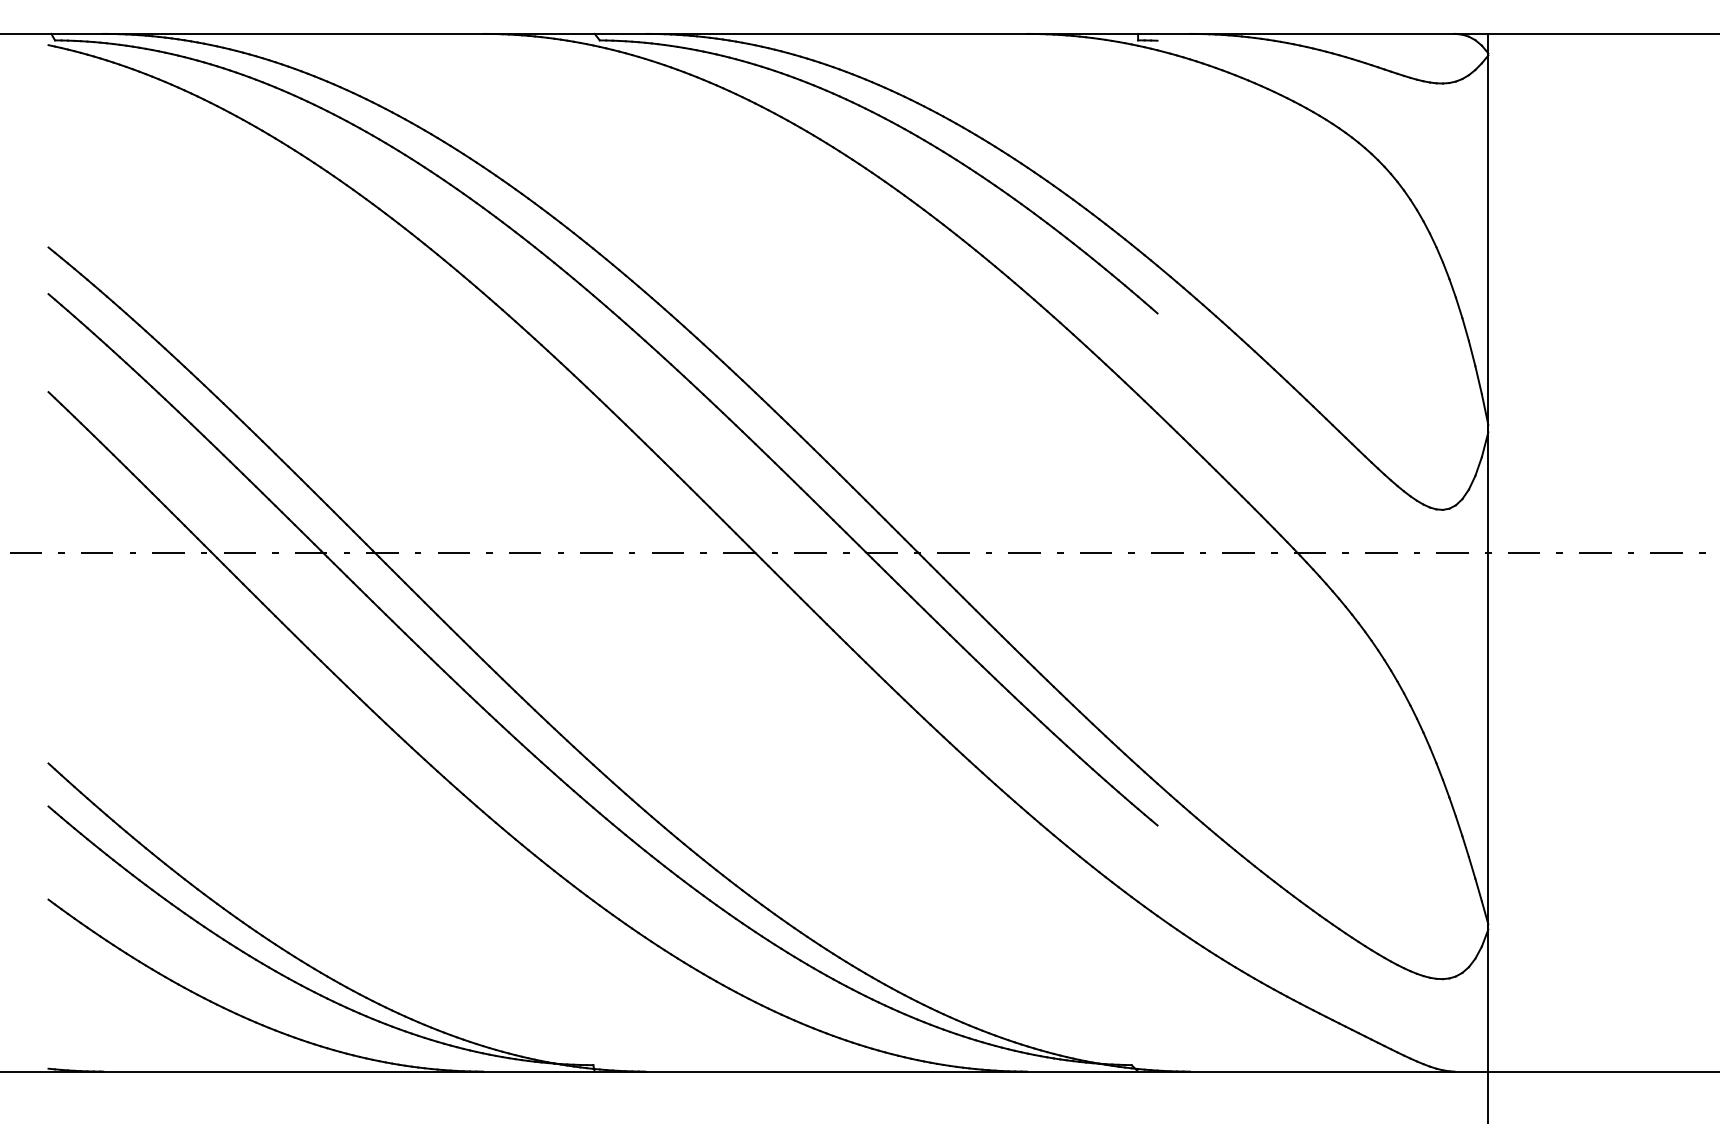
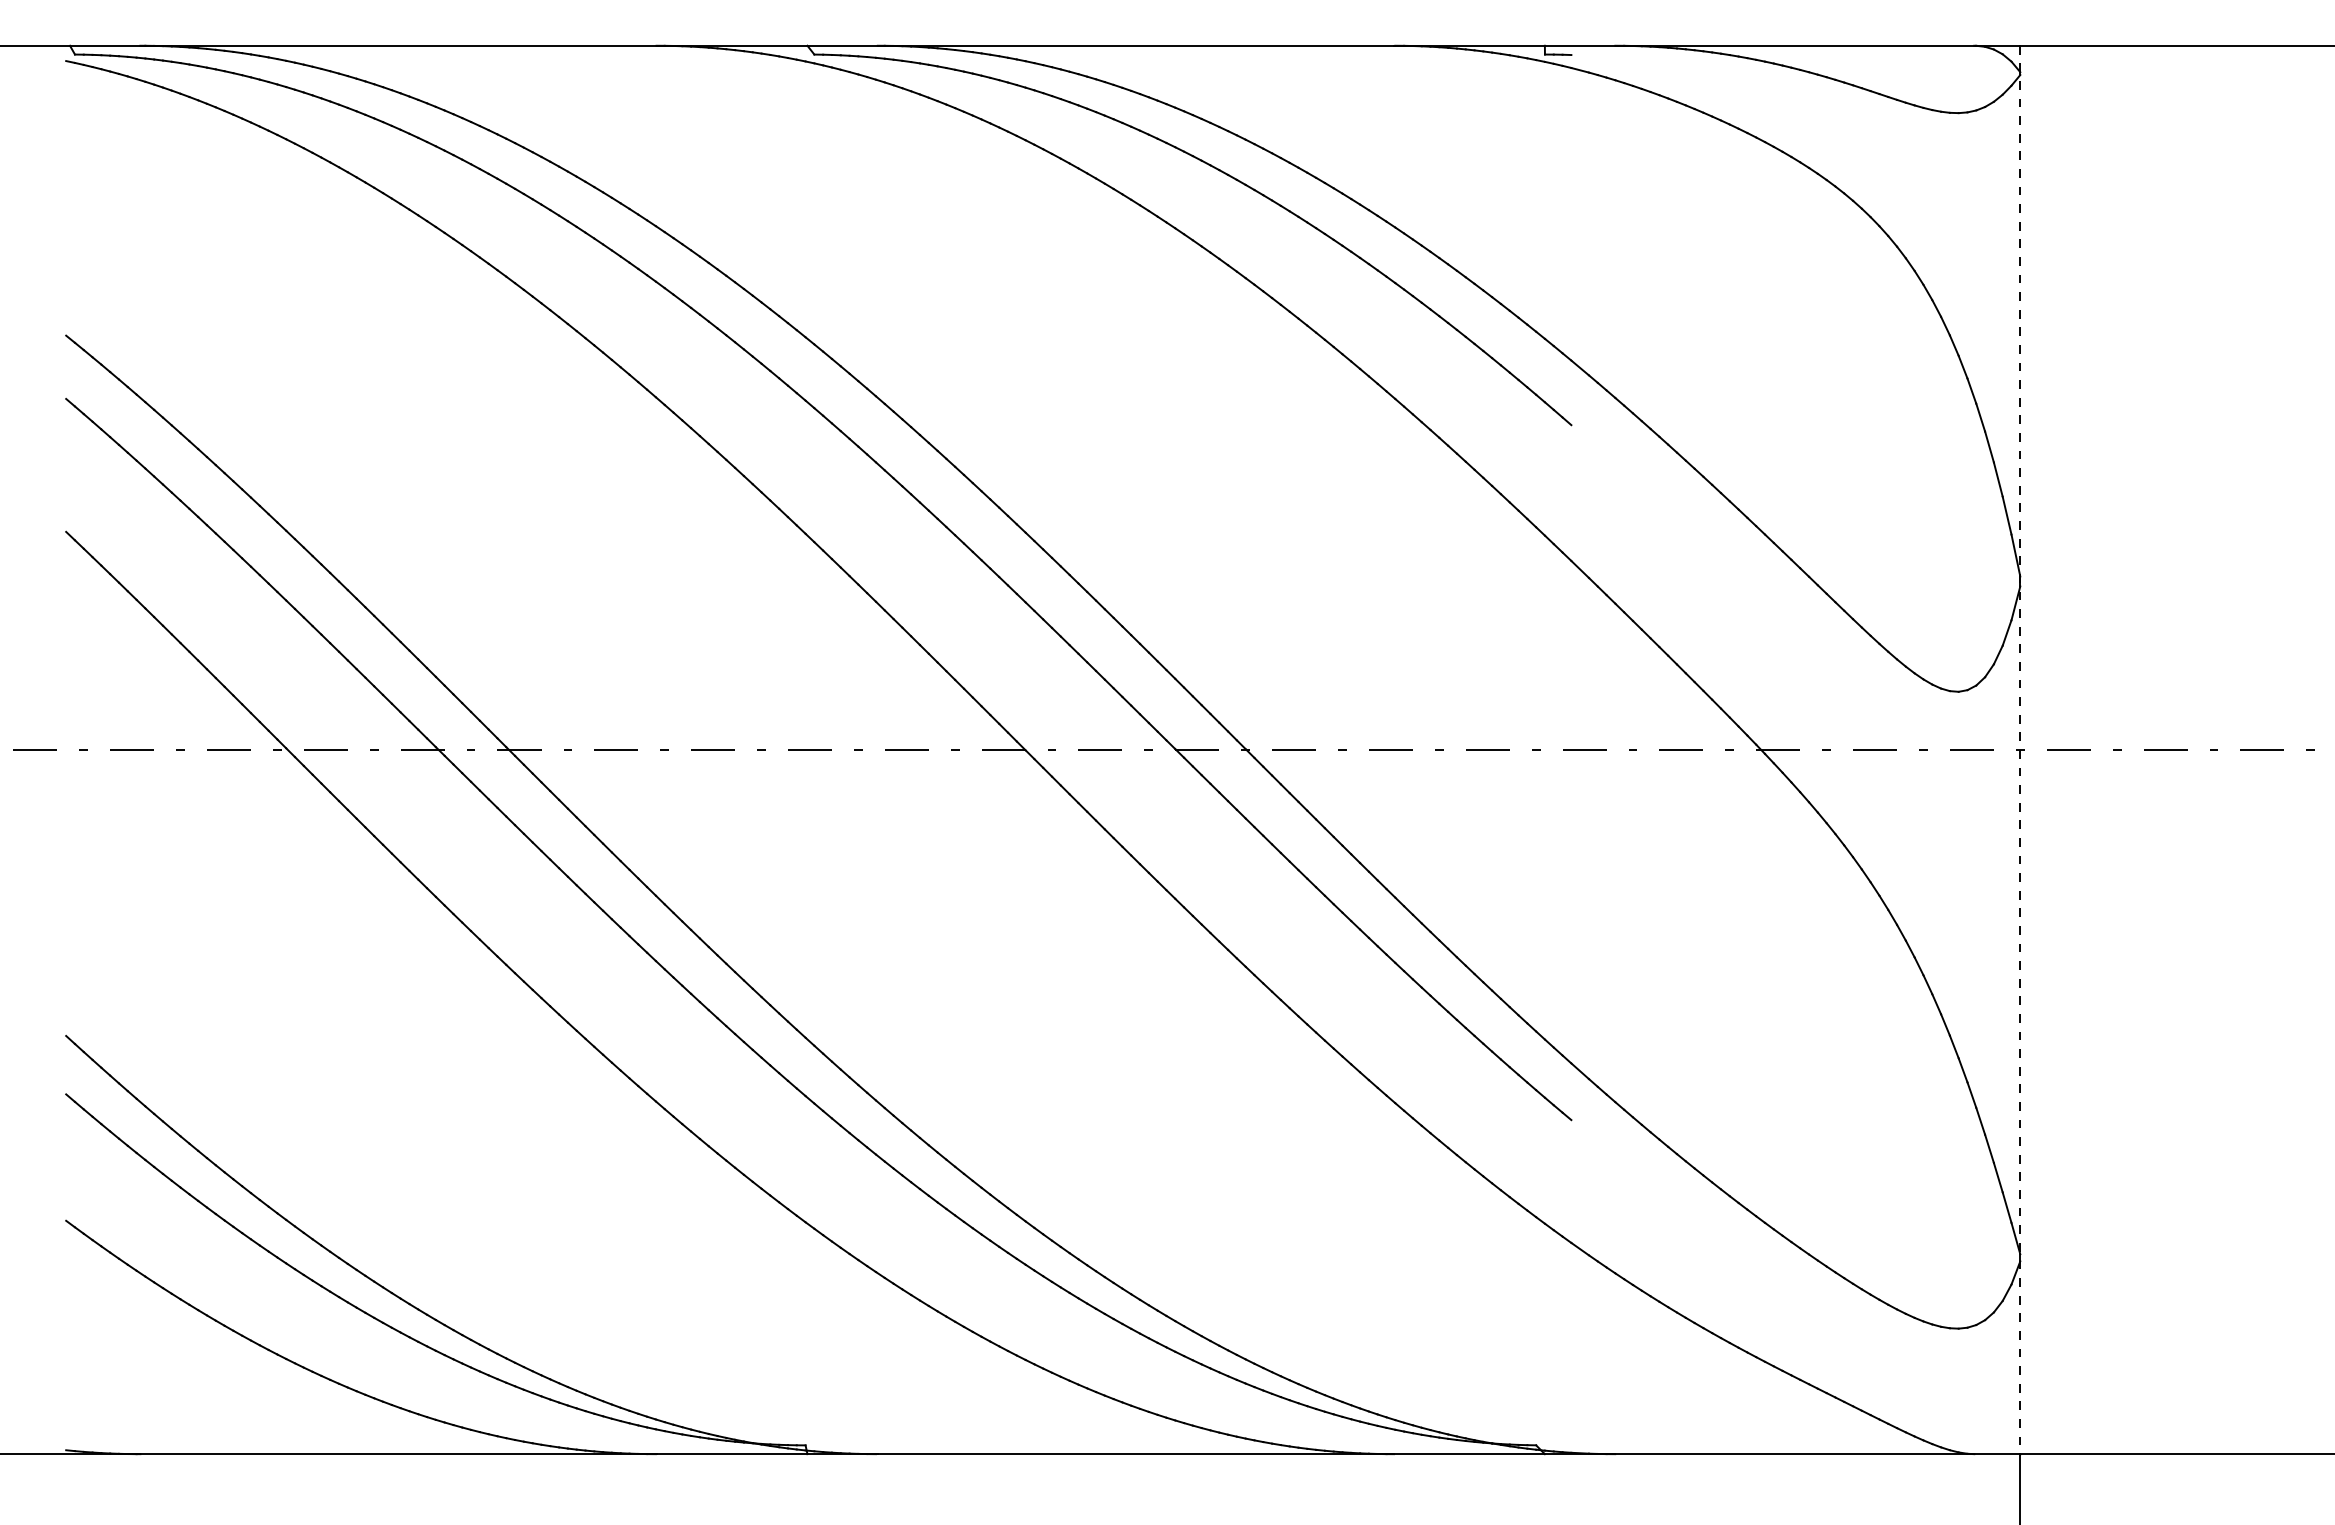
line: (1488, 553) -> (2020, 750), solid -> dashed

